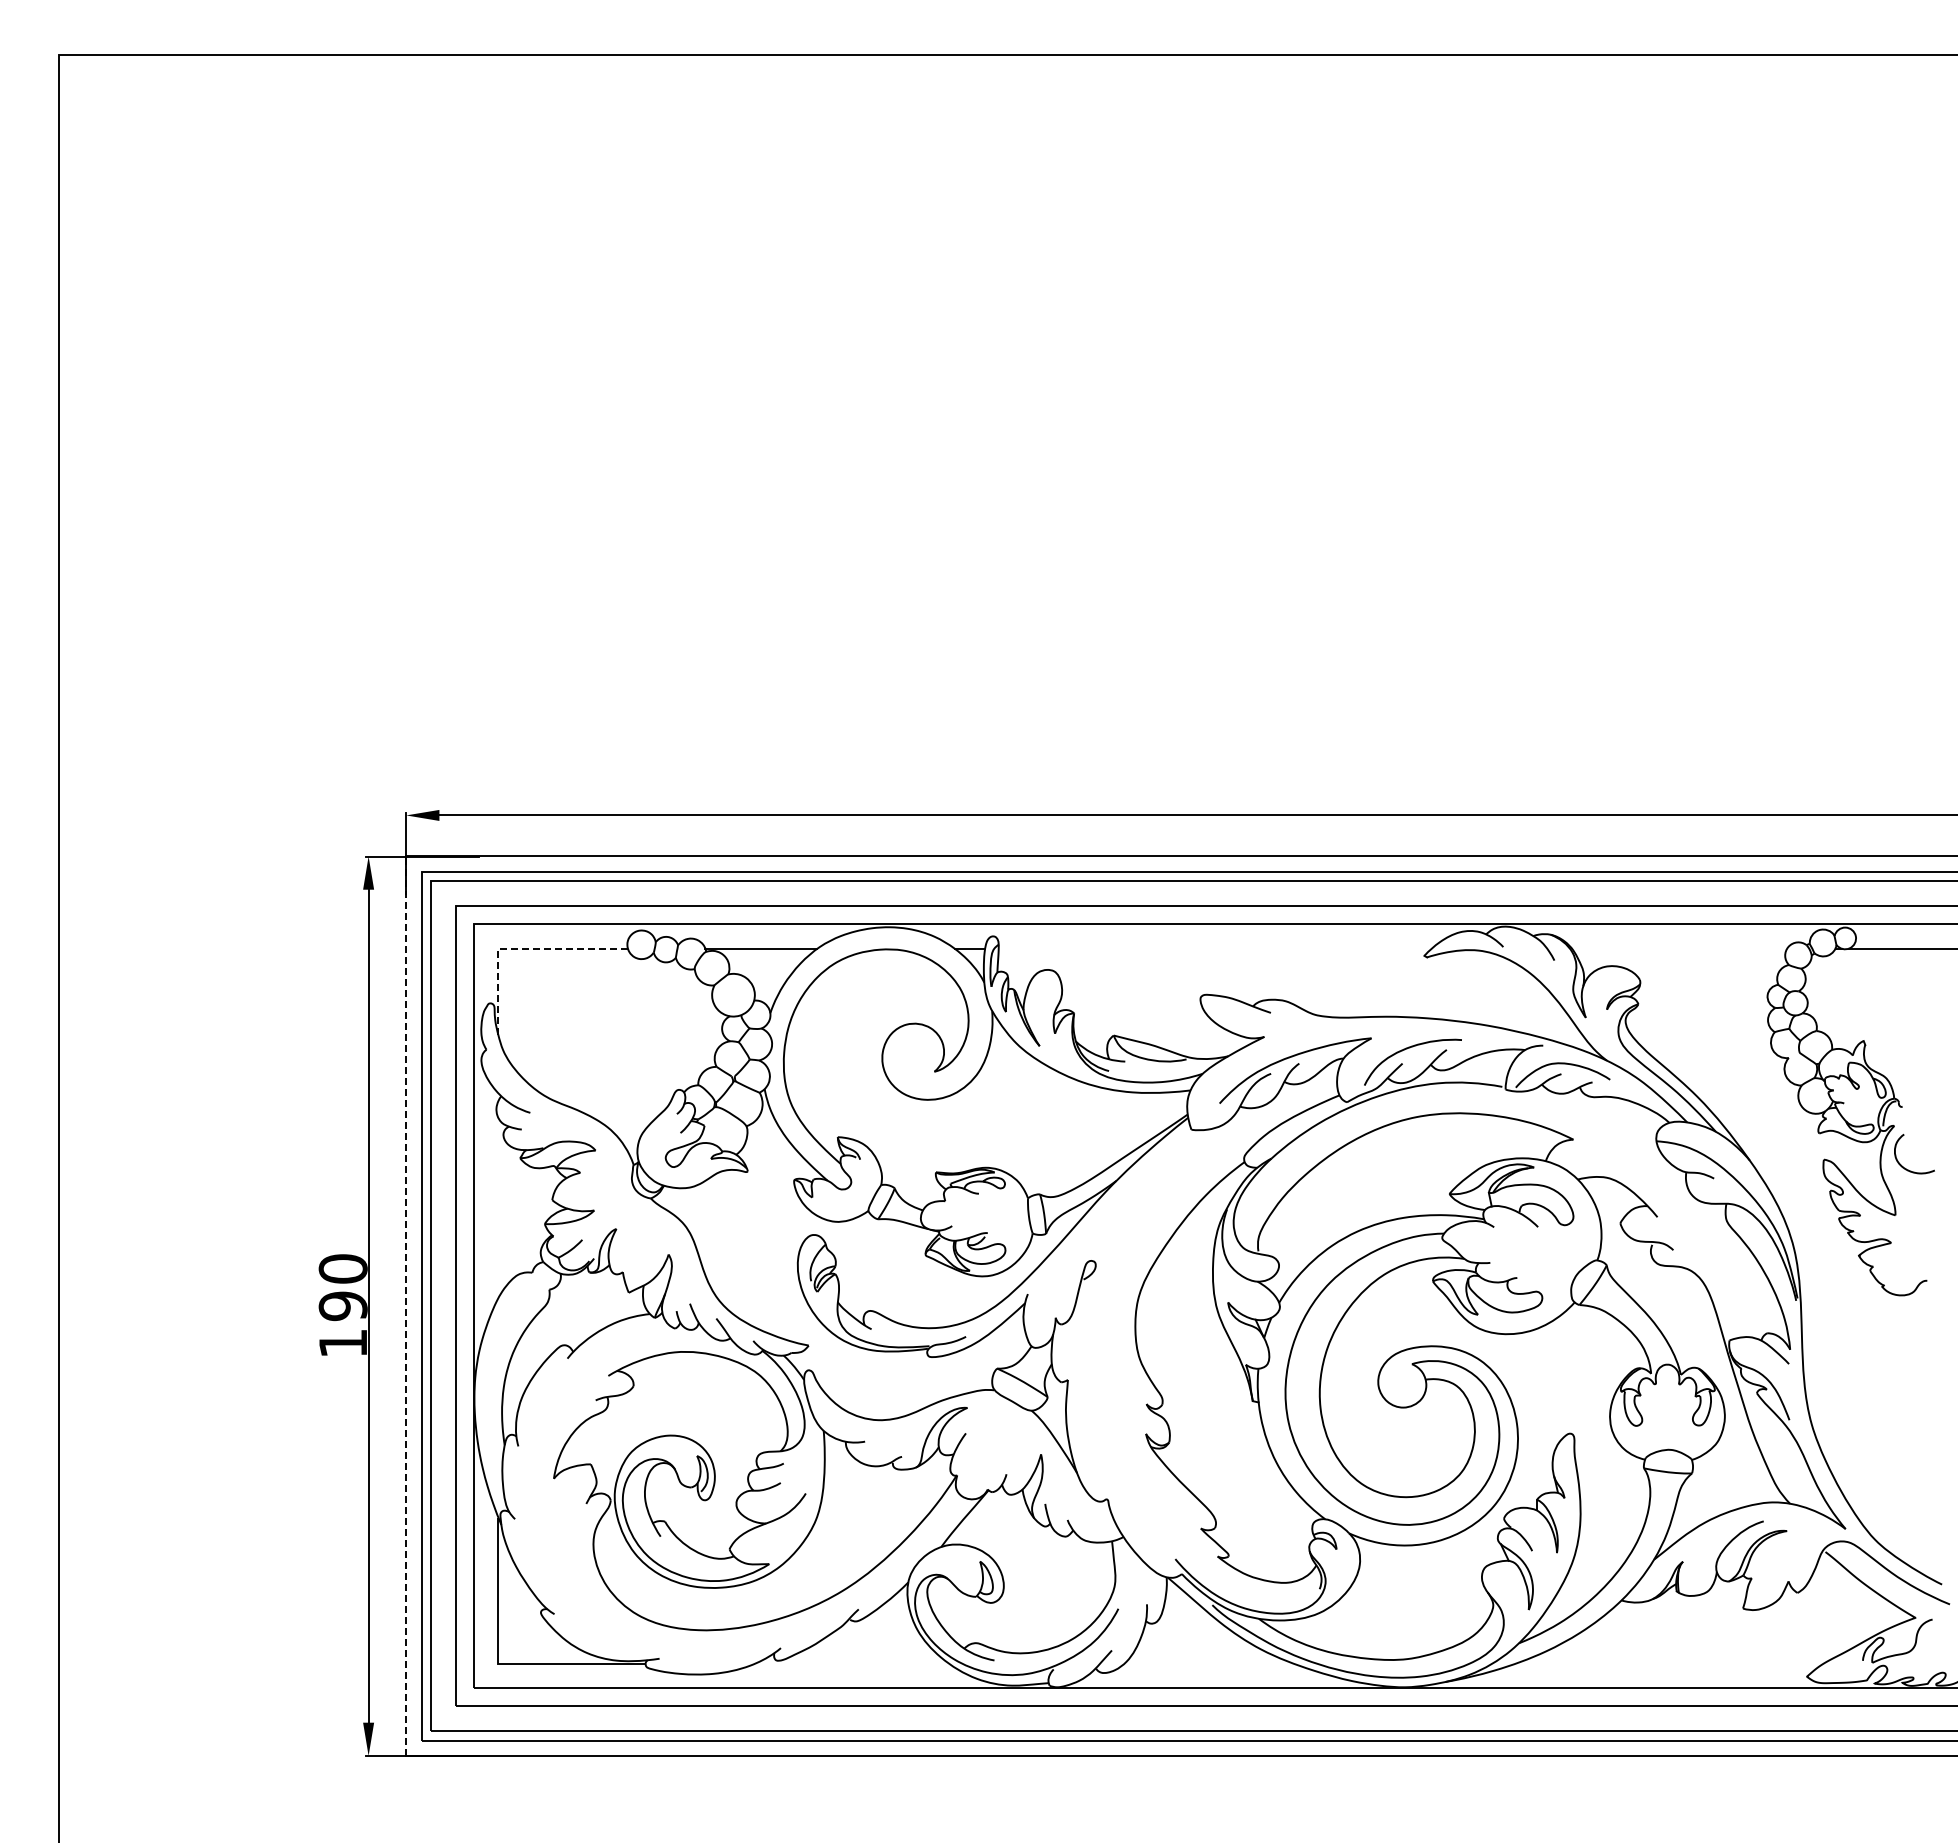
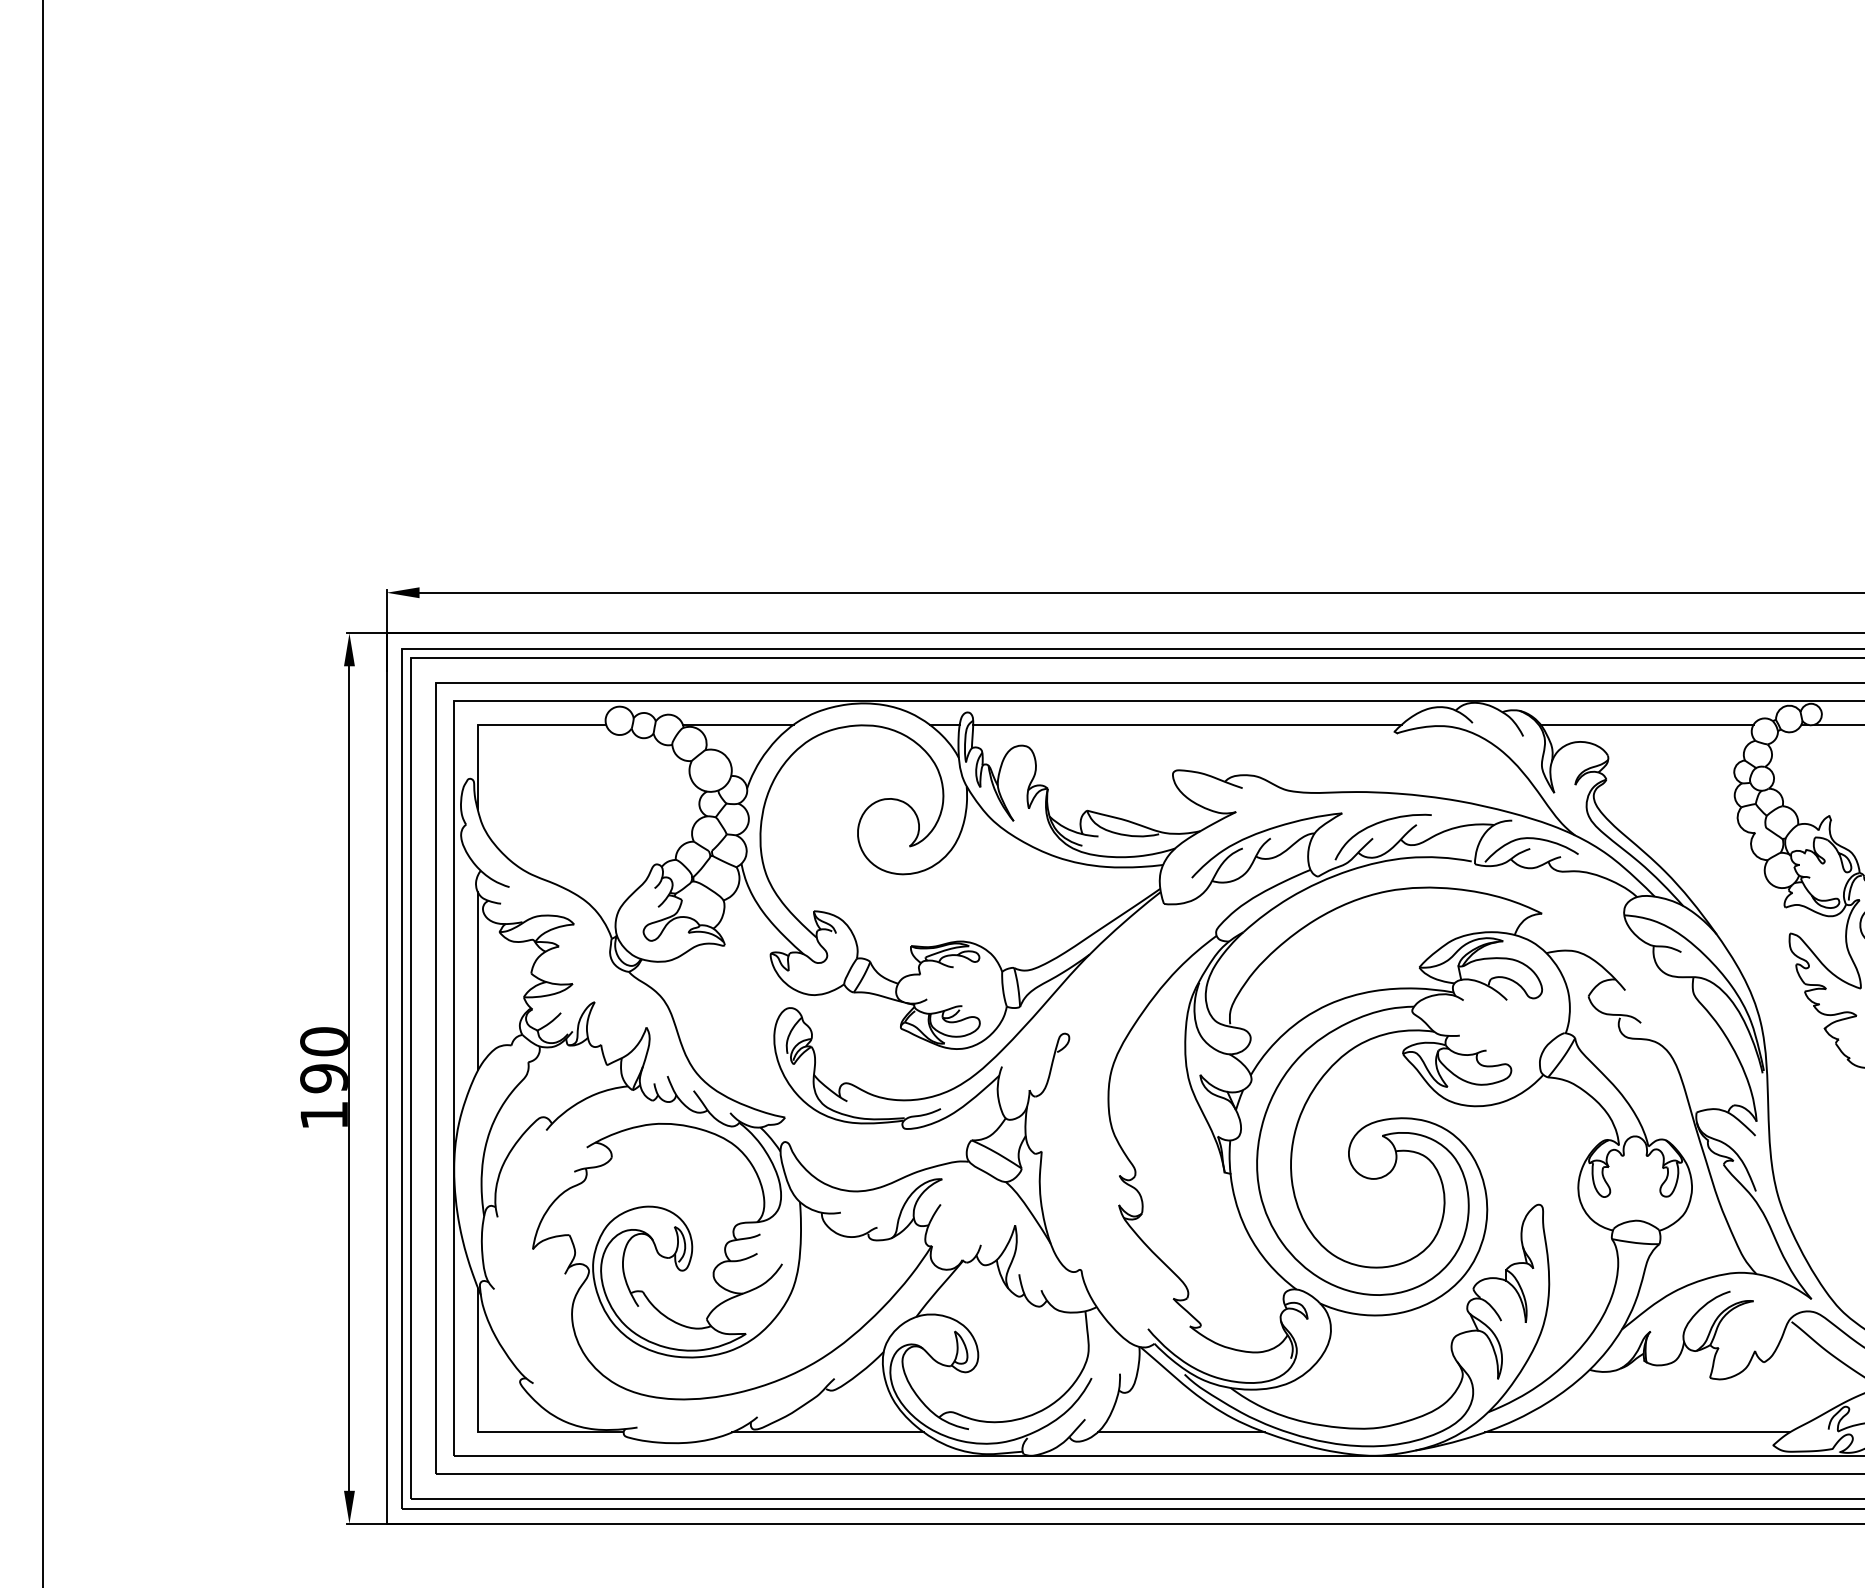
line: (519, 948) -> (498, 724), dashed -> solid
line: (1214, 948) -> (1186, 724), added
line: (1679, 948) -> (1647, 724), added
line: (498, 1208) -> (478, 981), added
line: (406, 1306) -> (386, 1078), dashed -> solid
line: (852, 1663) -> (828, 1432), added
line: (1208, 1663) -> (1180, 1432), added
line: (1669, 1663) -> (1637, 1432), added

